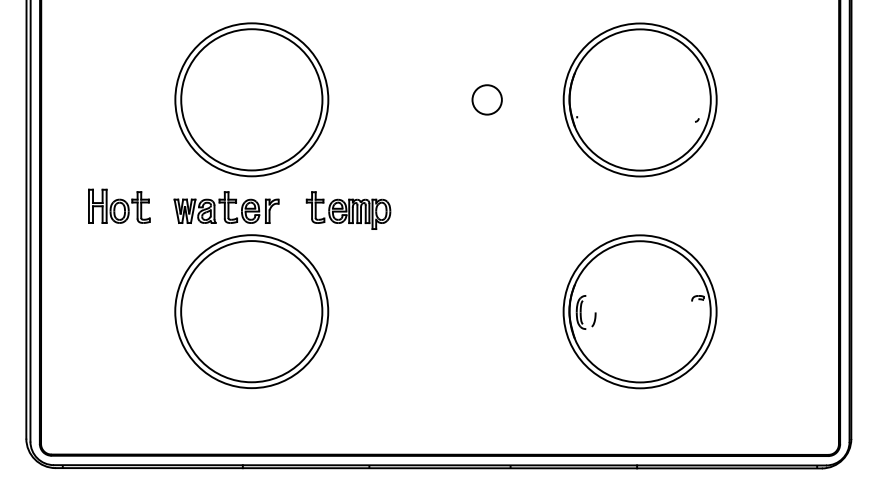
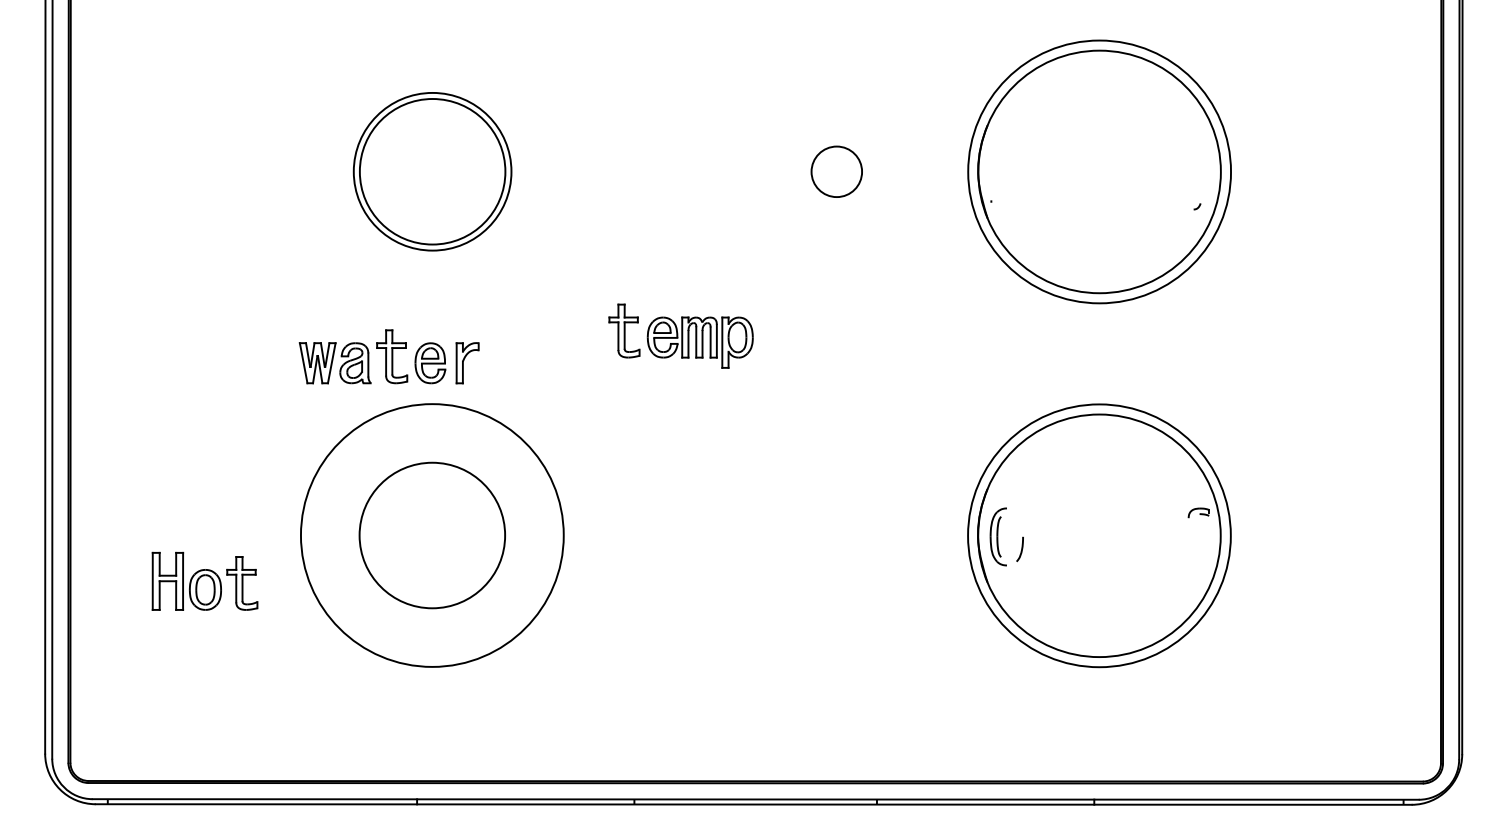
part: (251, 99) -> (431, 171), size x0.6
part: (119, 205) -> (205, 579), moved
part: (348, 210) -> (680, 335), moved
circle: (251, 311) -> (431, 535), size x0.6

